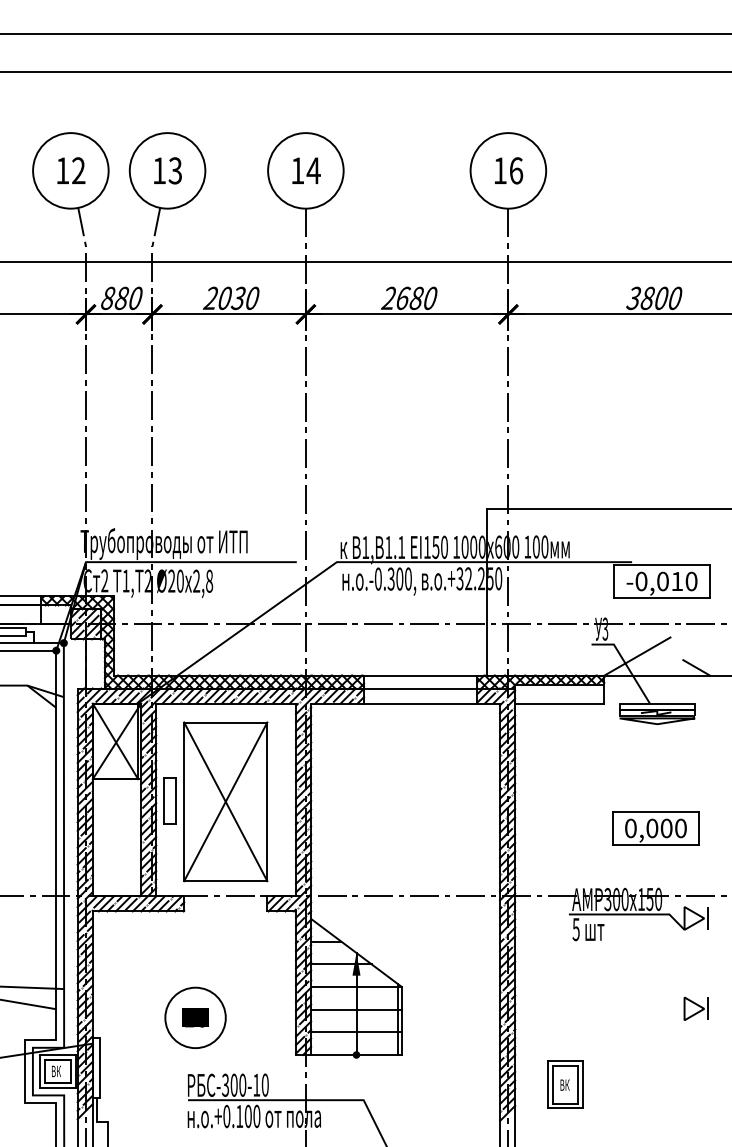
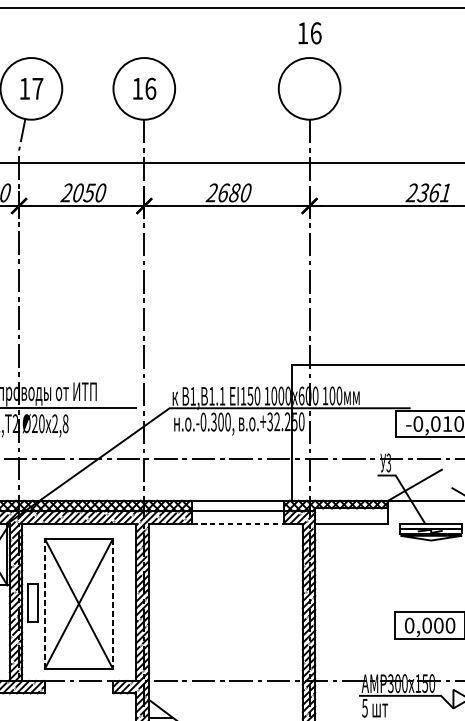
text: (175, 170) -> (37, 88), 13 -> 17
text: (313, 170) -> (150, 88), 14 -> 16
text: (509, 170) -> (310, 33), moved
text: (239, 297) -> (90, 192), 2030 -> 2050
text: (653, 298) -> (428, 193), 3800 -> 2361
line: (420, 703) -> (237, 523), solid -> dashed
line: (184, 801) -> (45, 603), solid -> dashed
line: (267, 802) -> (112, 604), solid -> dashed

